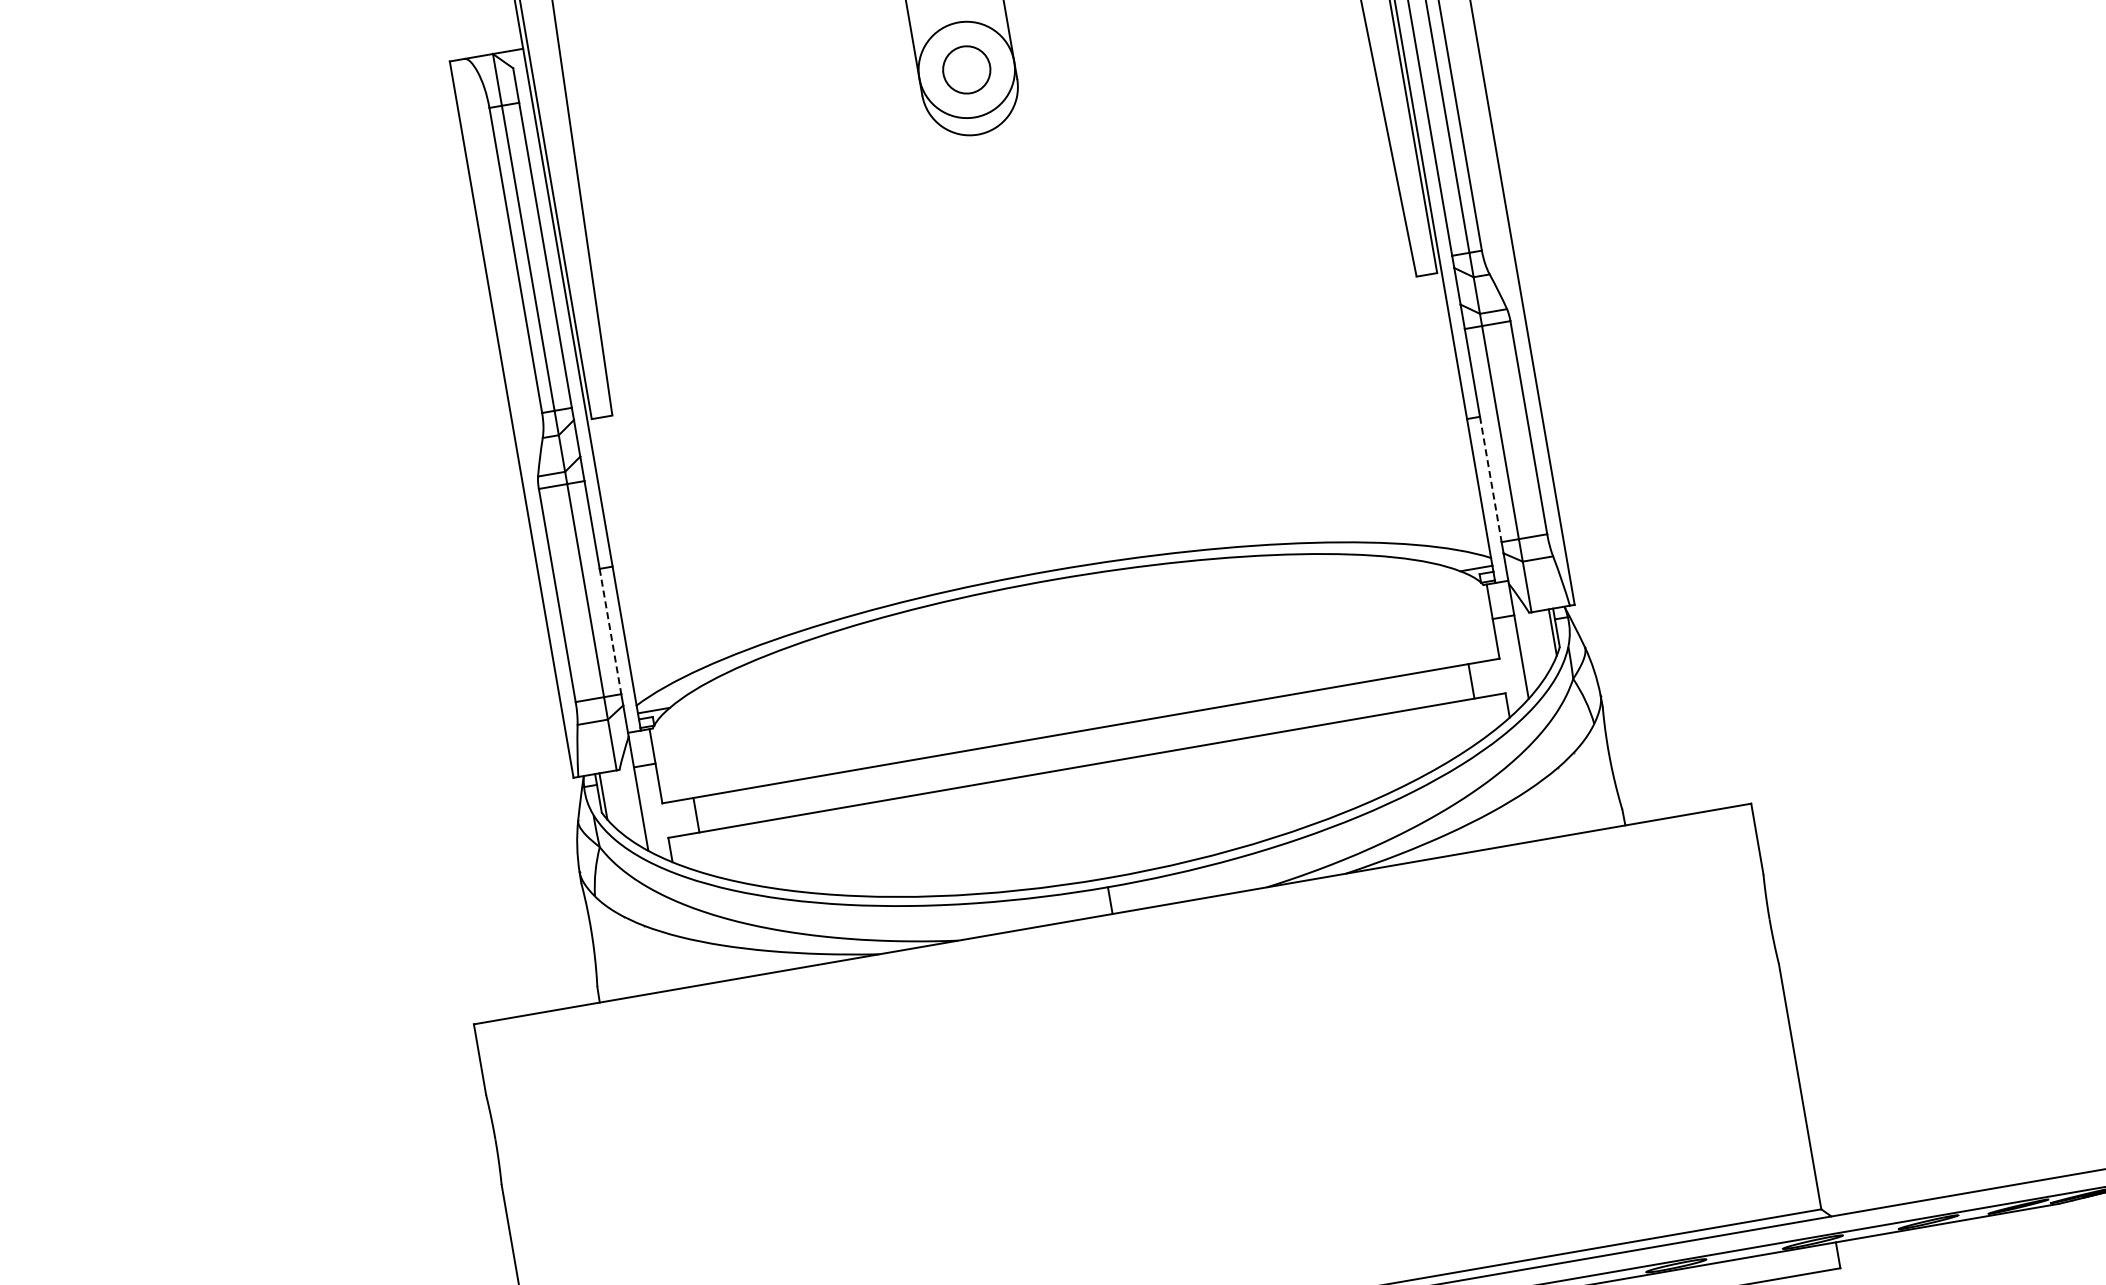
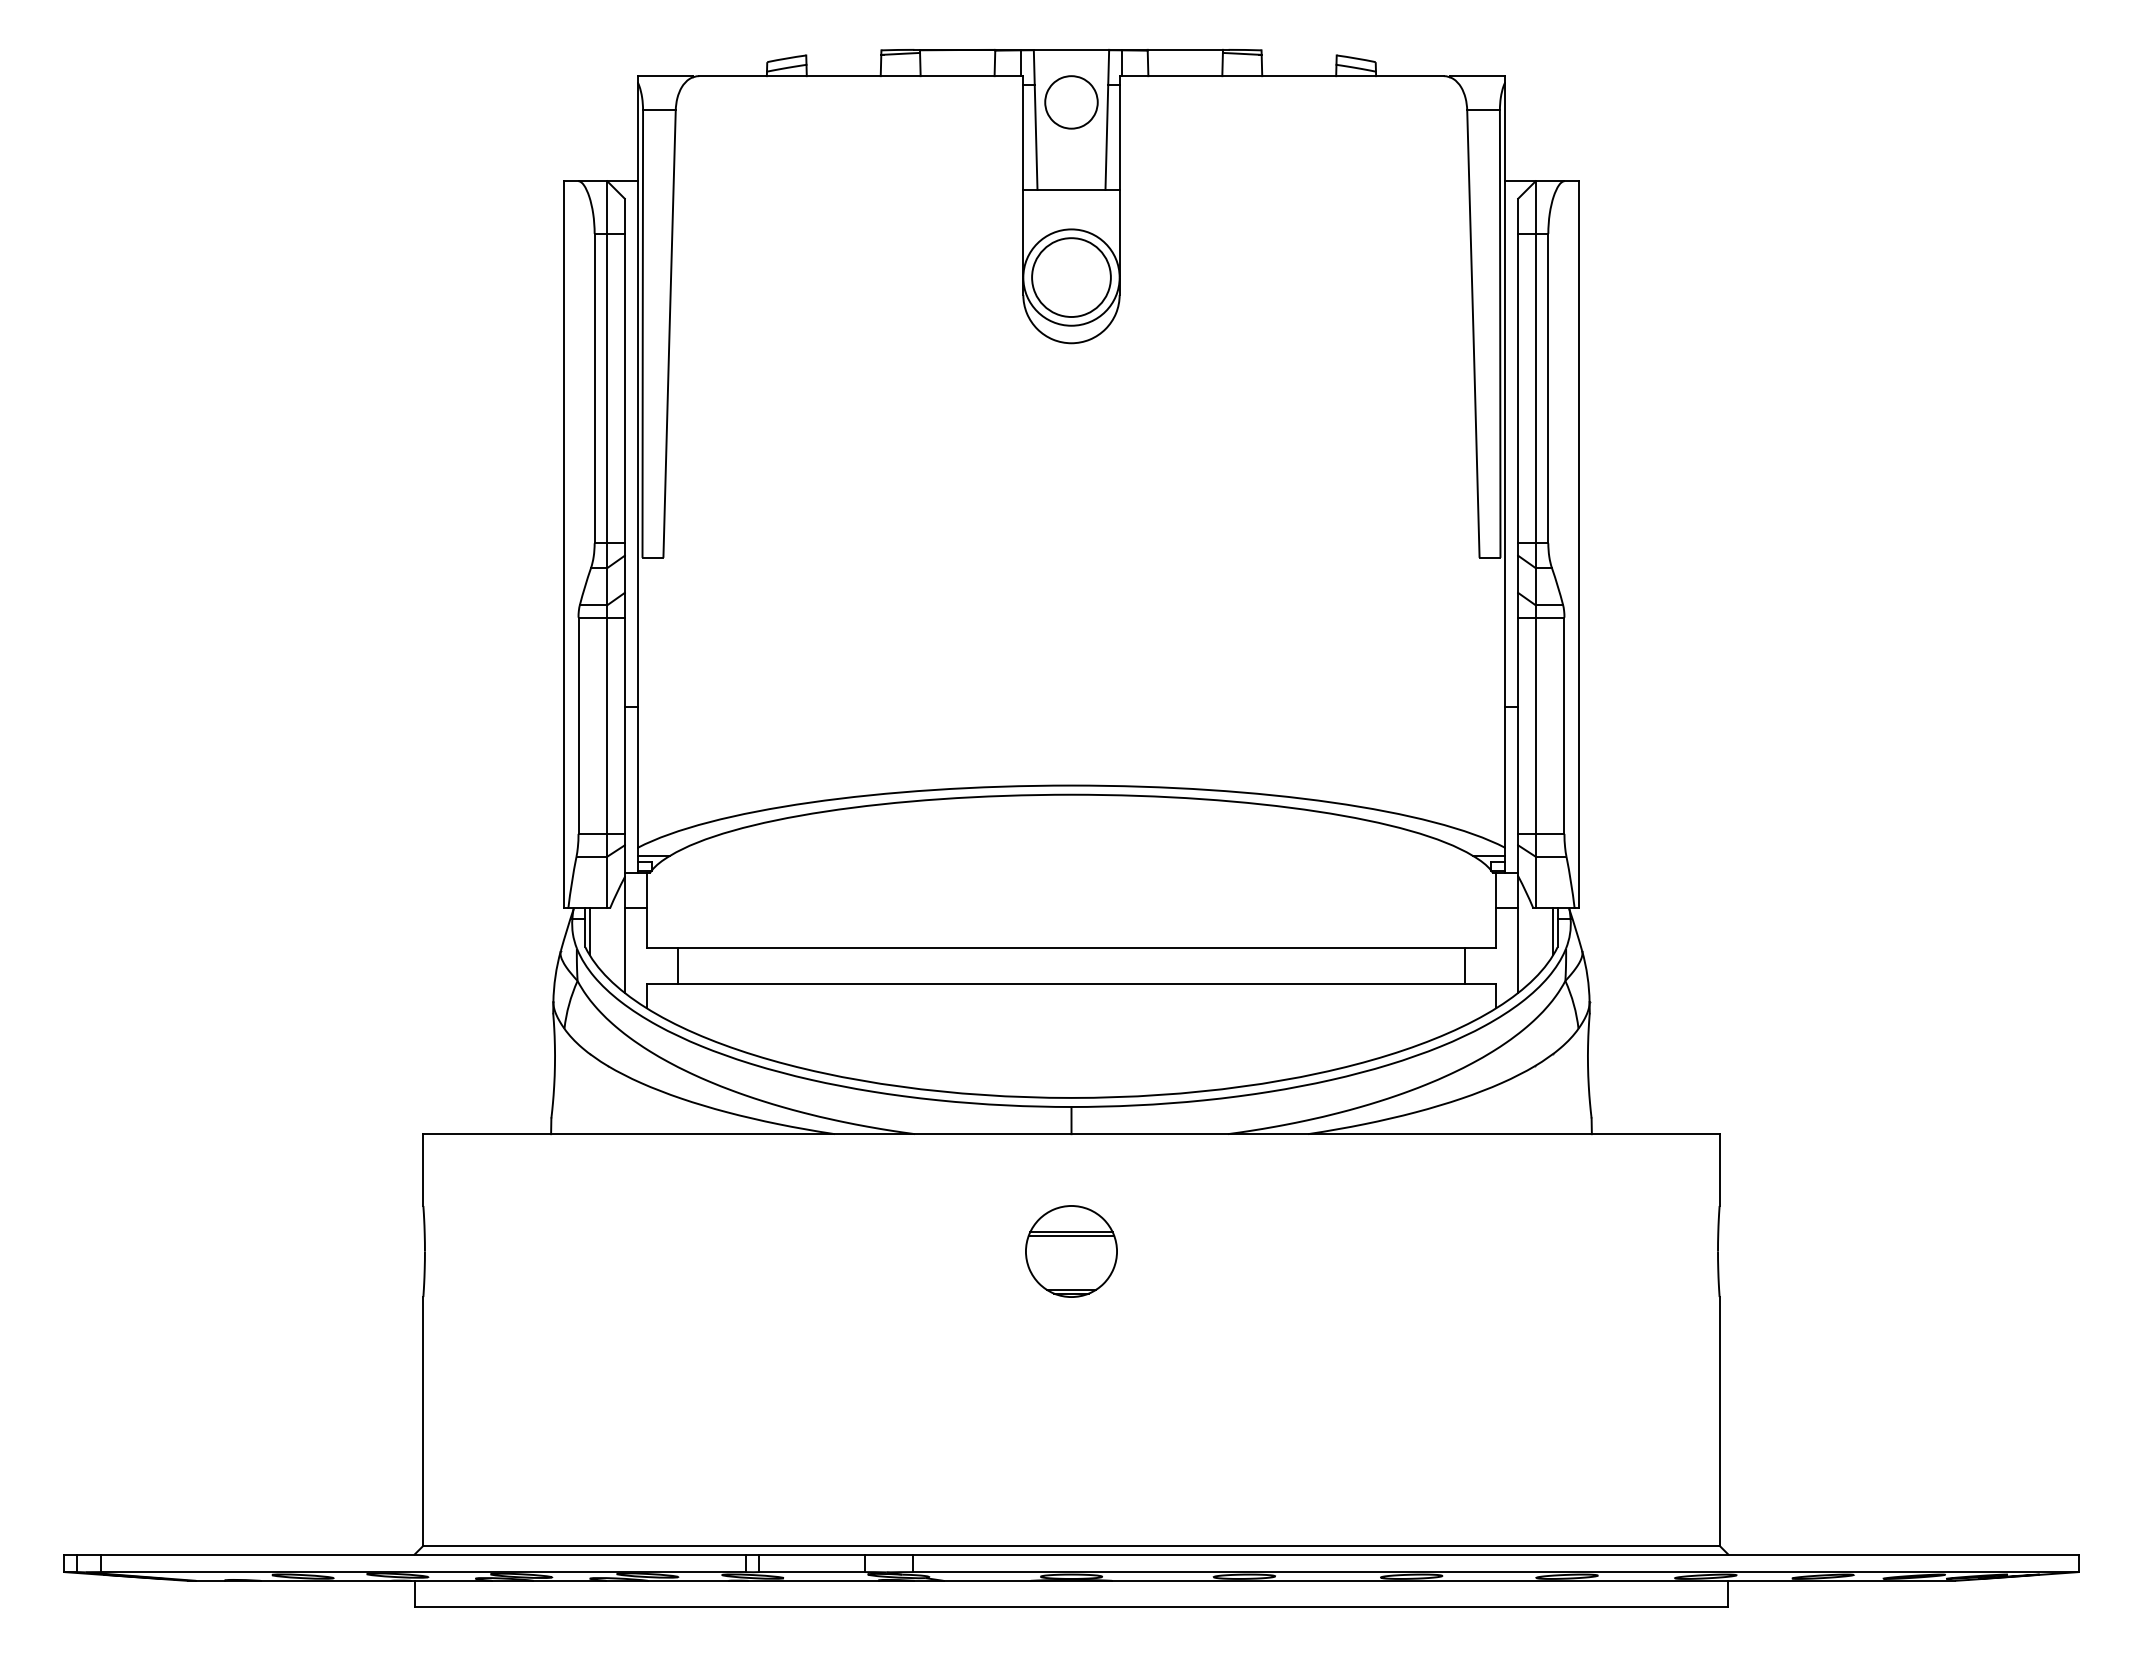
circle: (966, 69) -> (1071, 277), size x1.67
line: (1491, 479) -> (1518, 770), dashed -> solid
line: (610, 631) -> (624, 770), dashed -> solid
part: (1132, 1029) -> (1071, 1251), added

